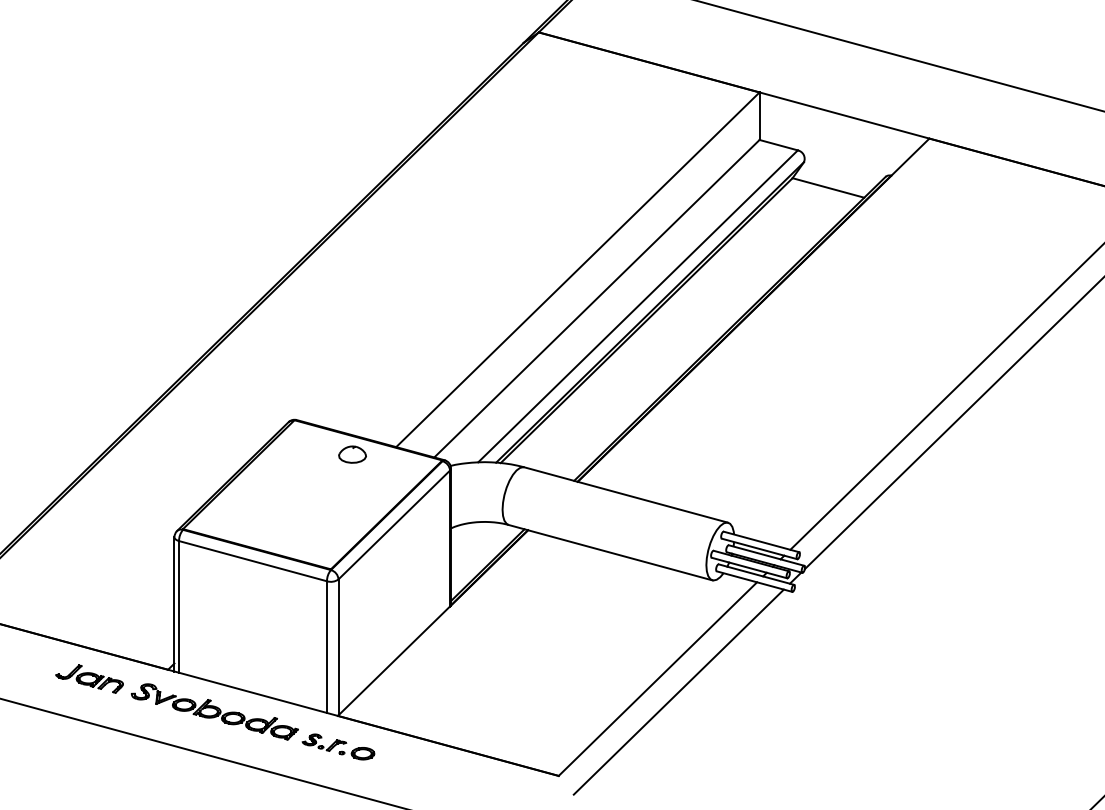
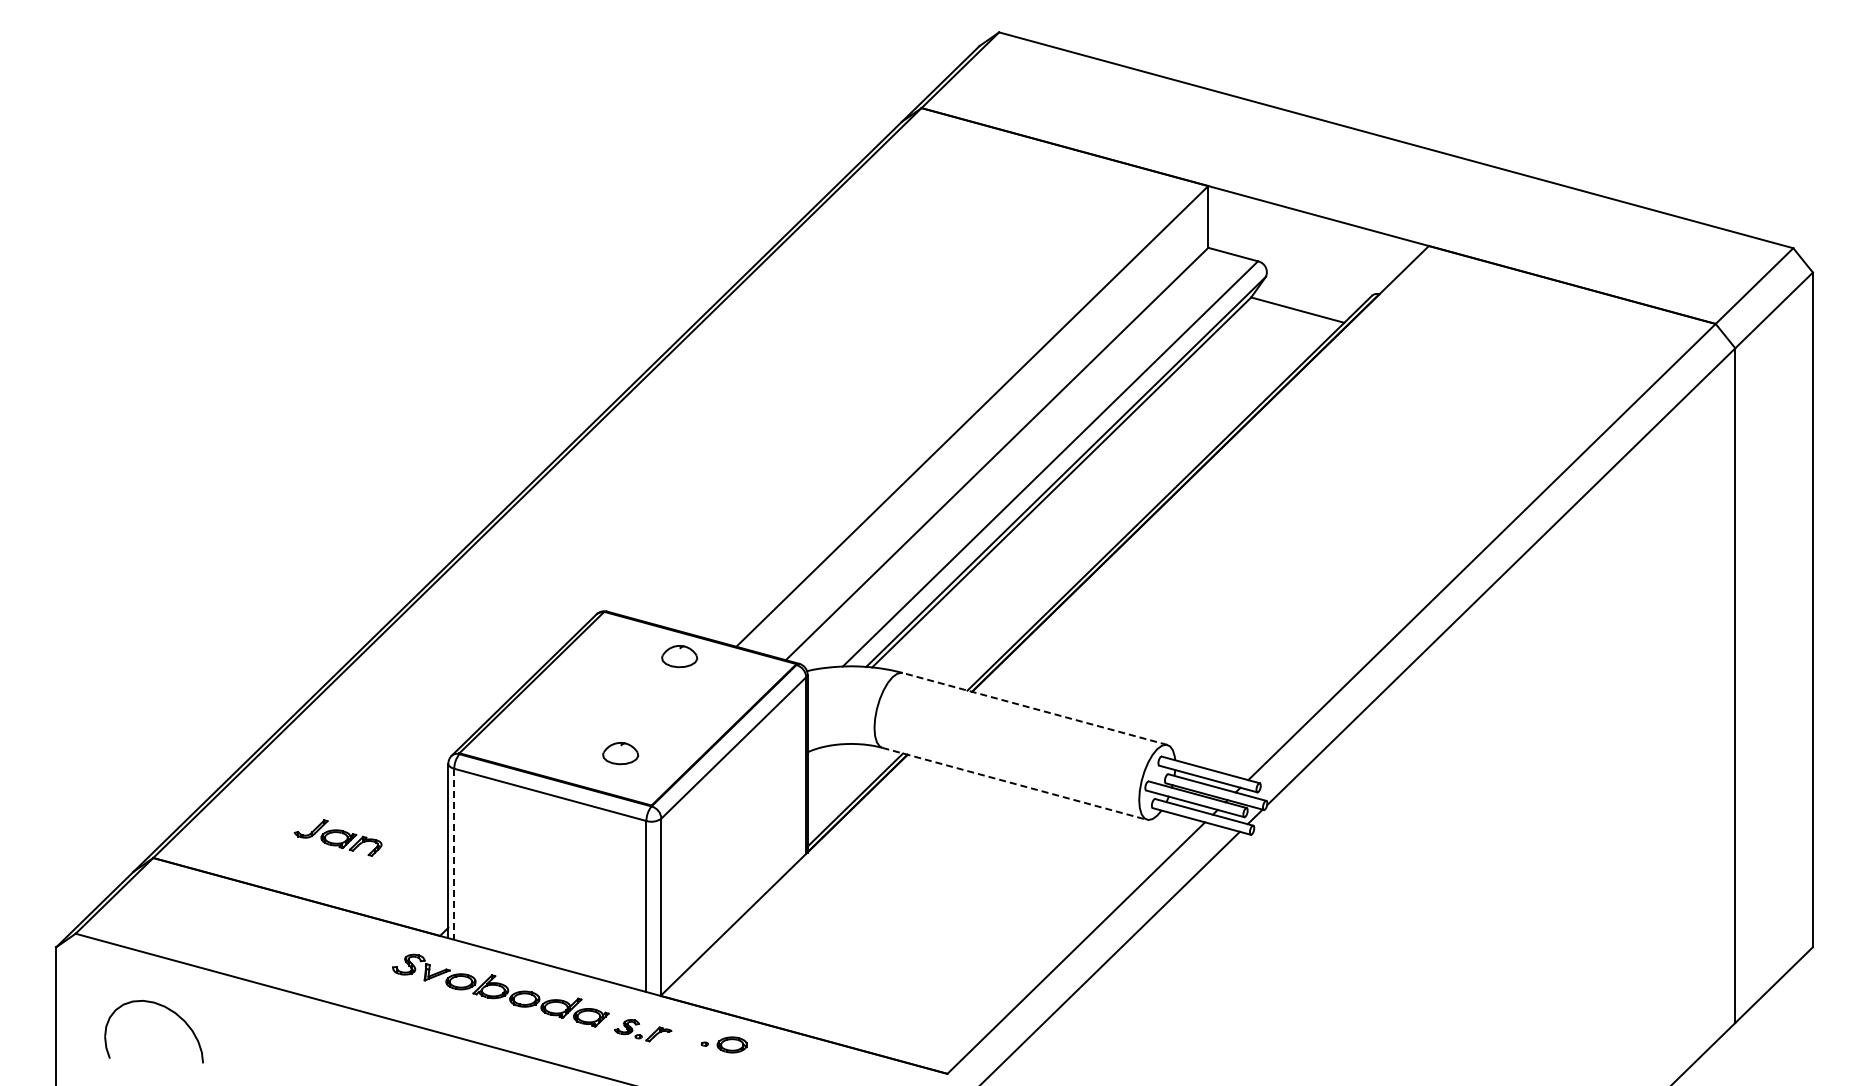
line: (625, 494) -> (1034, 708), solid -> dashed
part: (307, 529) -> (620, 753), added
line: (611, 552) -> (1015, 783), solid -> dashed
line: (179, 607) -> (454, 854), solid -> dashed
part: (89, 678) -> (337, 837), moved
part: (356, 753) -> (723, 1044), moved

